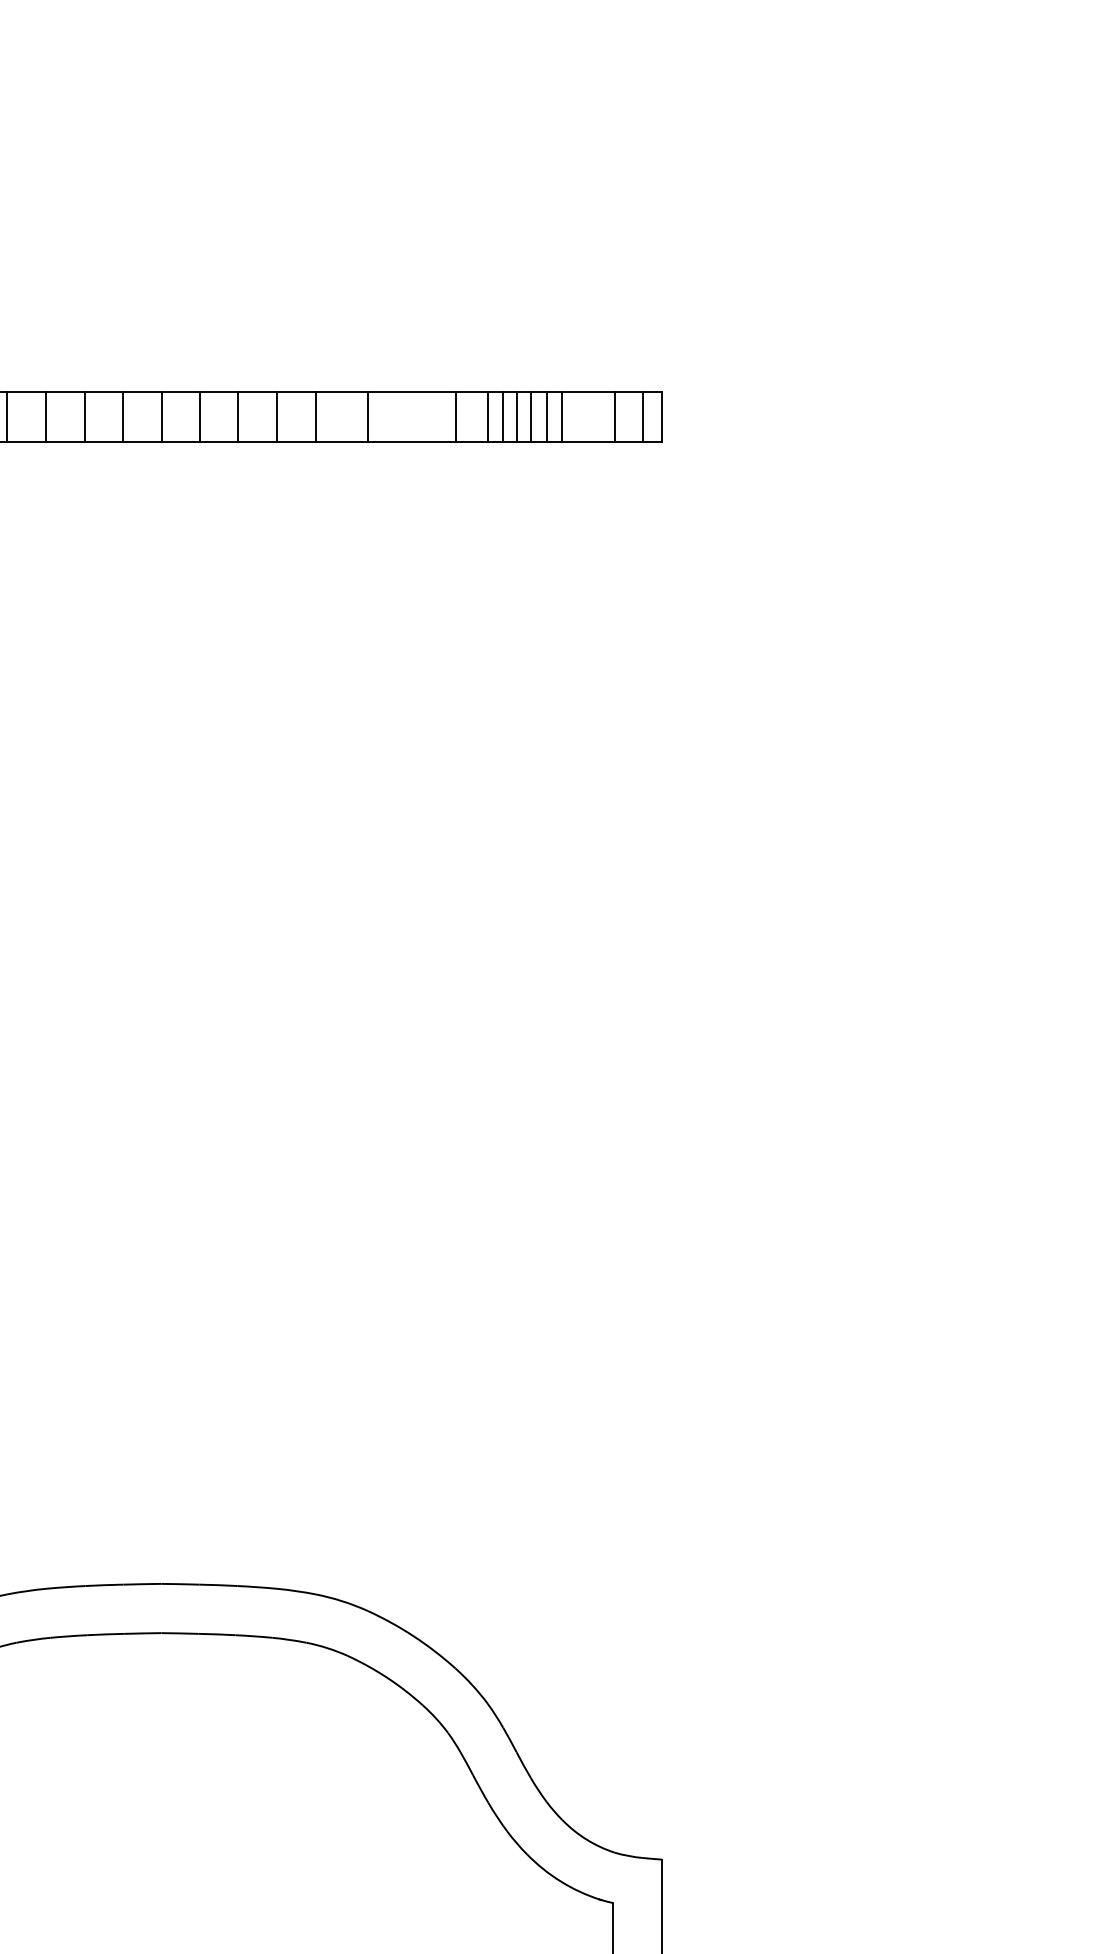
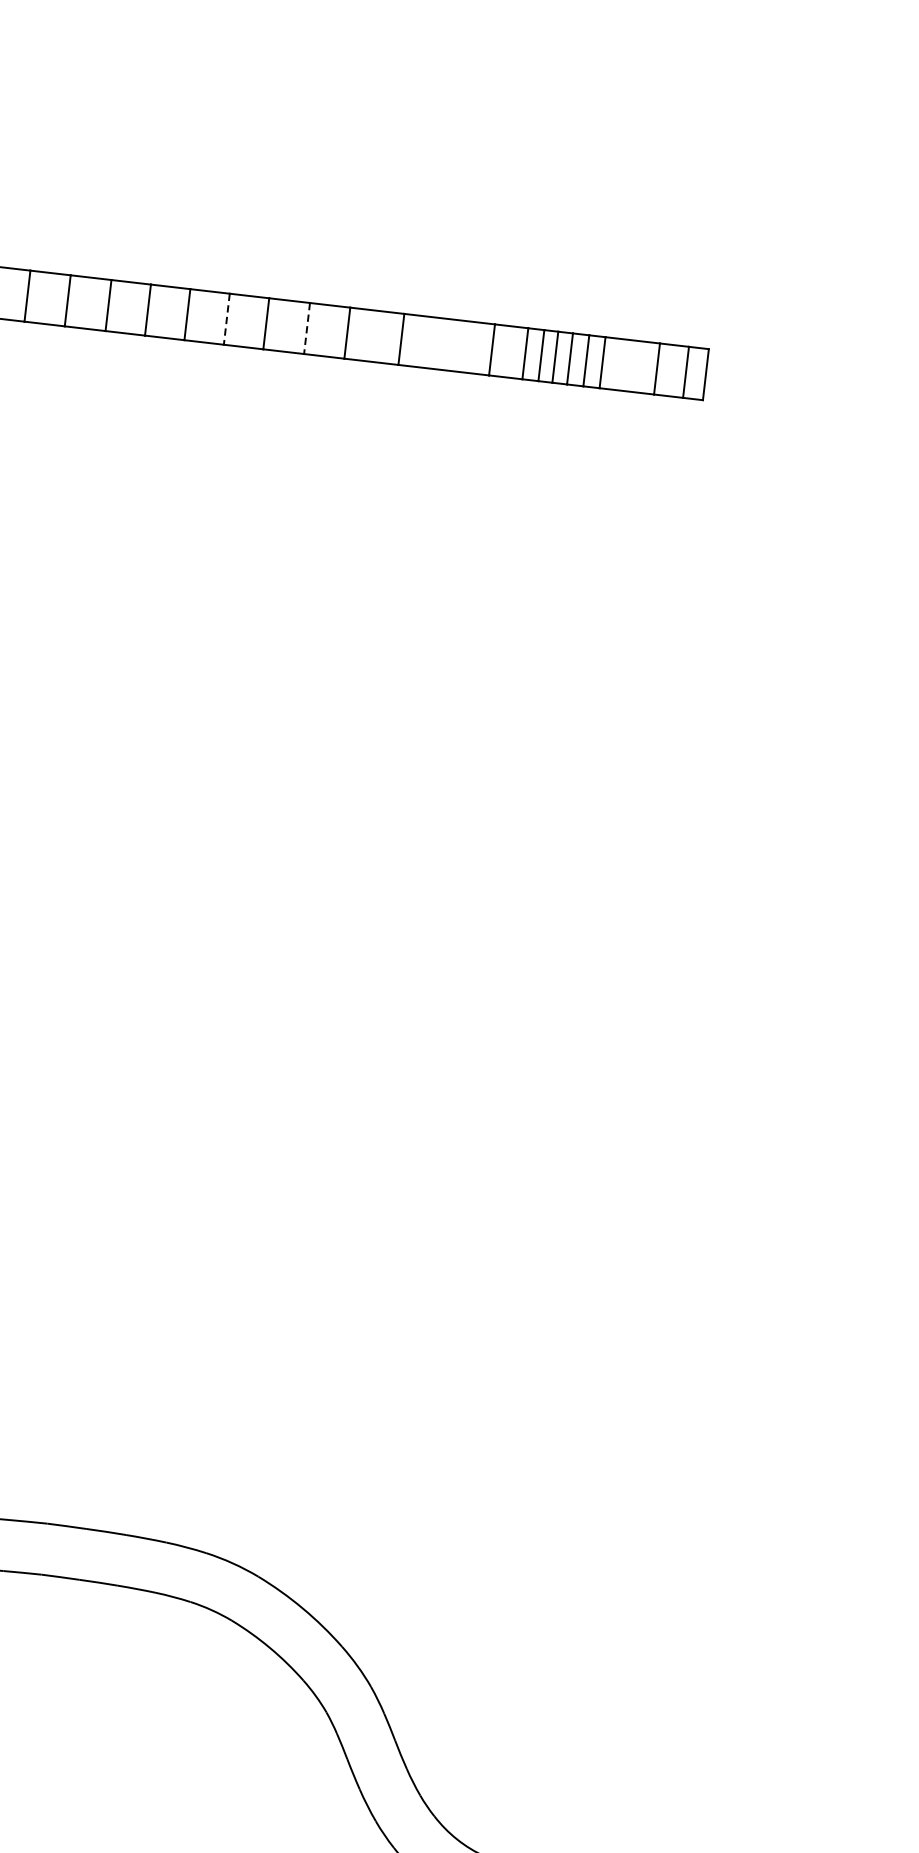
line: (199, 416) -> (226, 318), solid -> dashed
line: (277, 416) -> (307, 328), solid -> dashed

